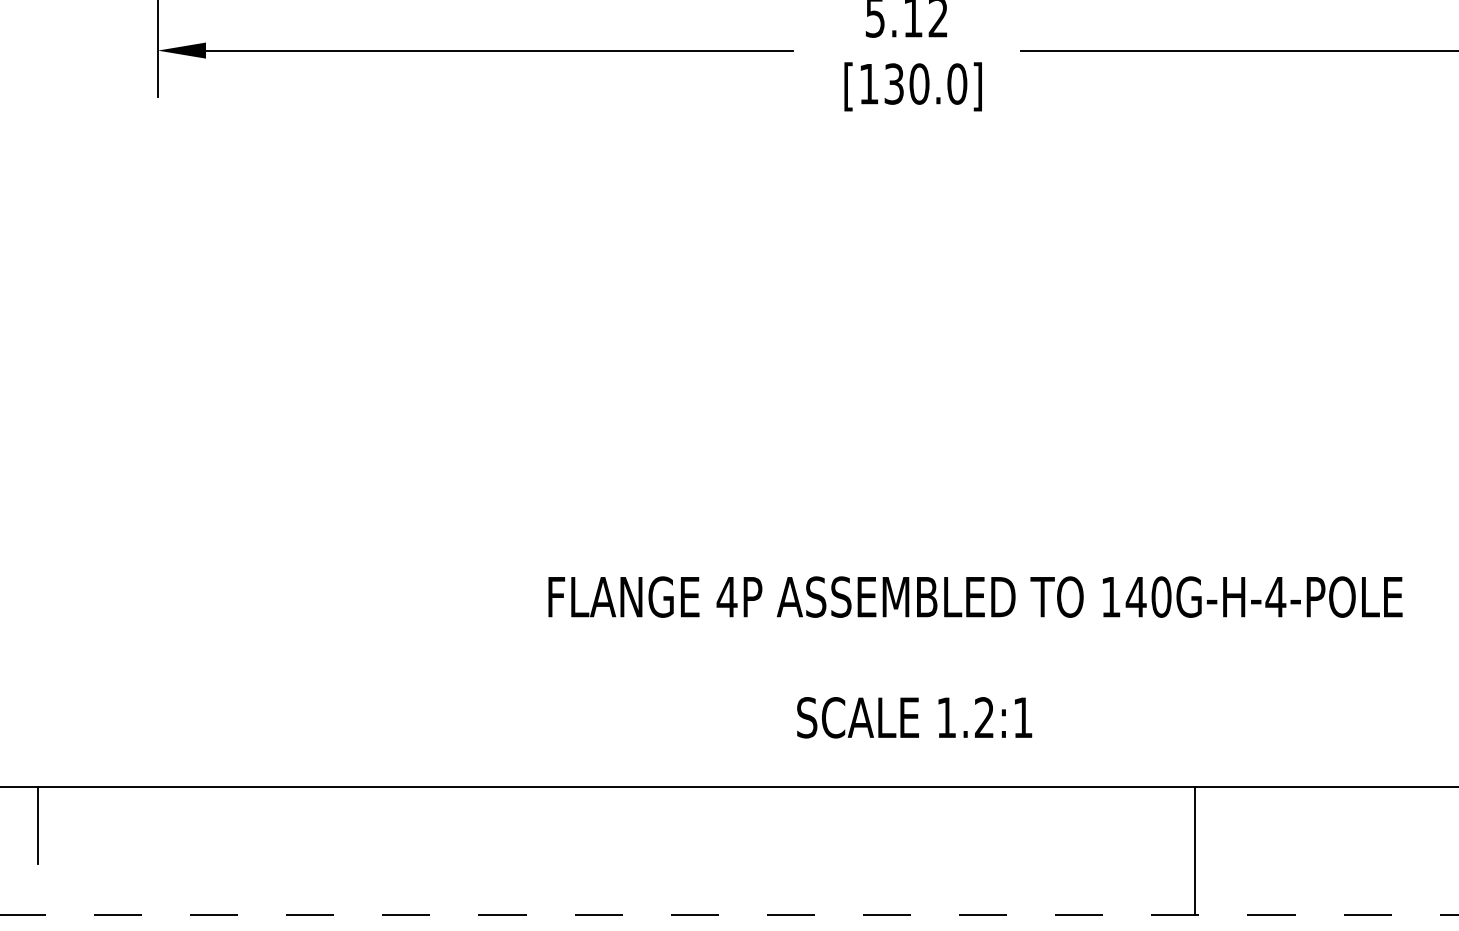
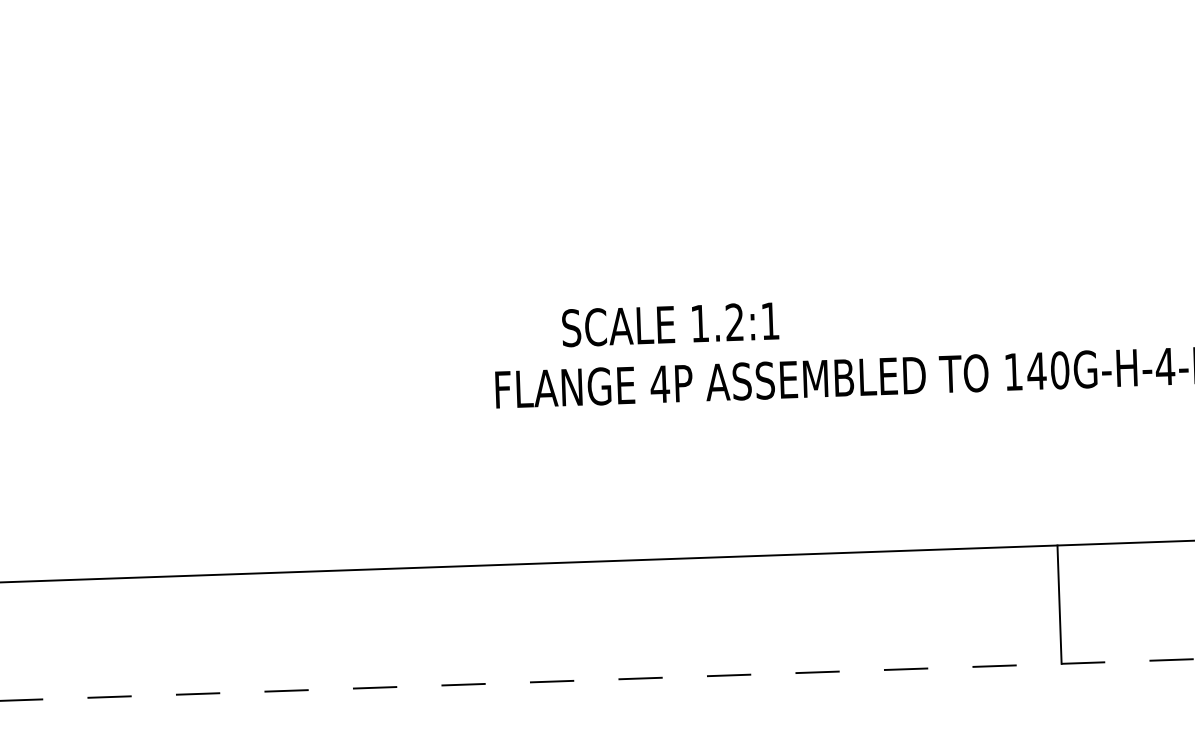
text: (914, 717) -> (670, 324), moved
line: (38, 825) -> (33, 616), removed
line: (1195, 850) -> (1059, 603), moved

